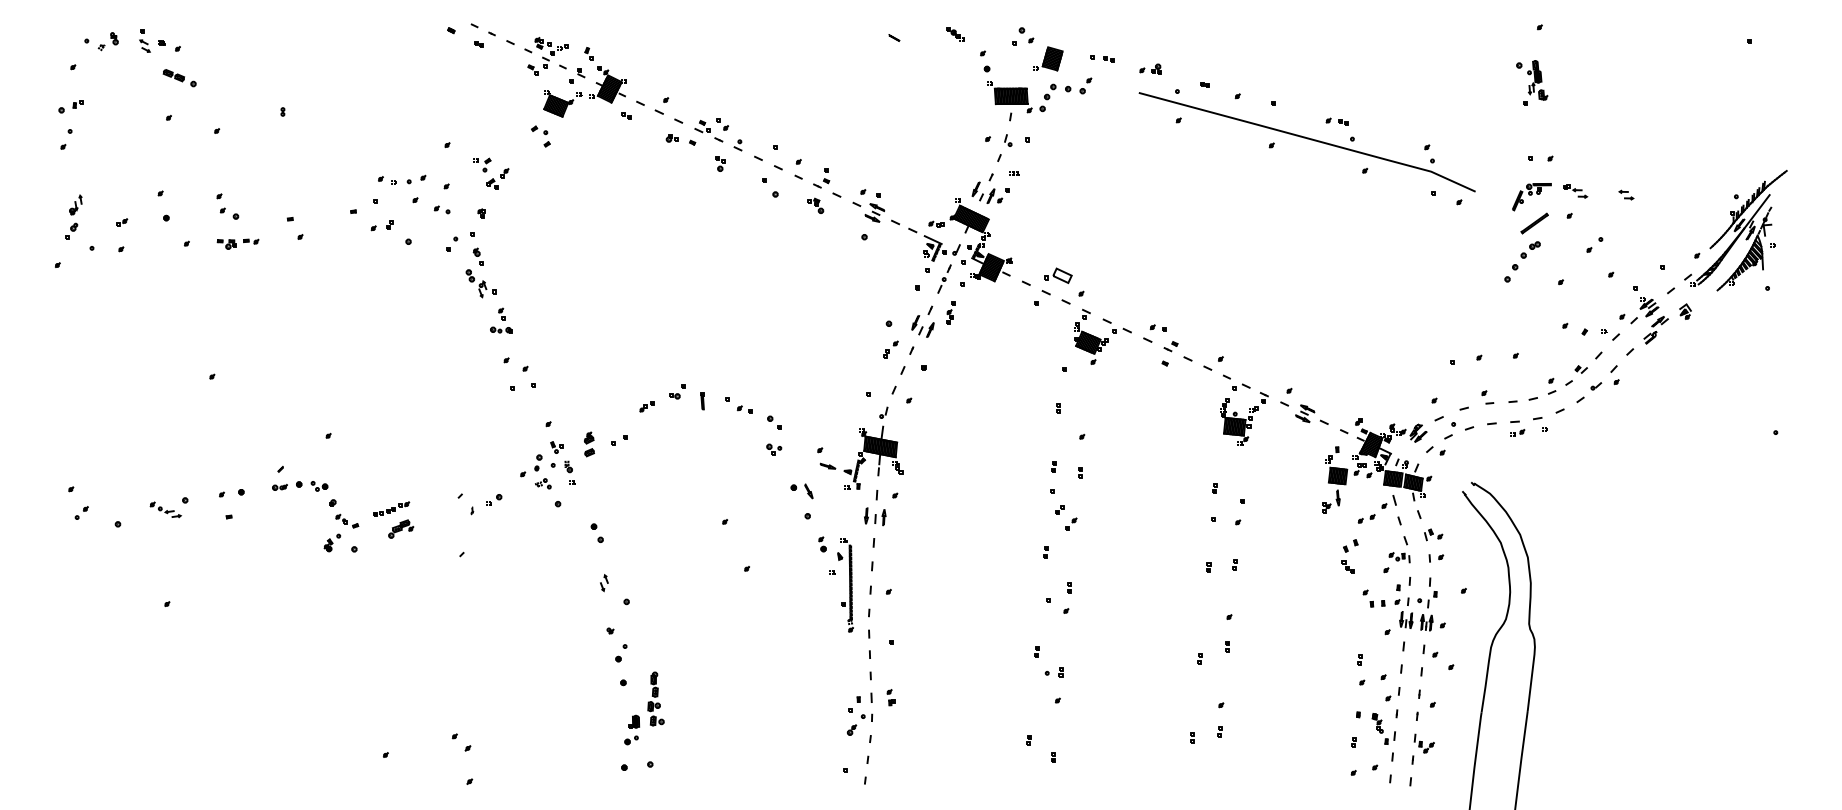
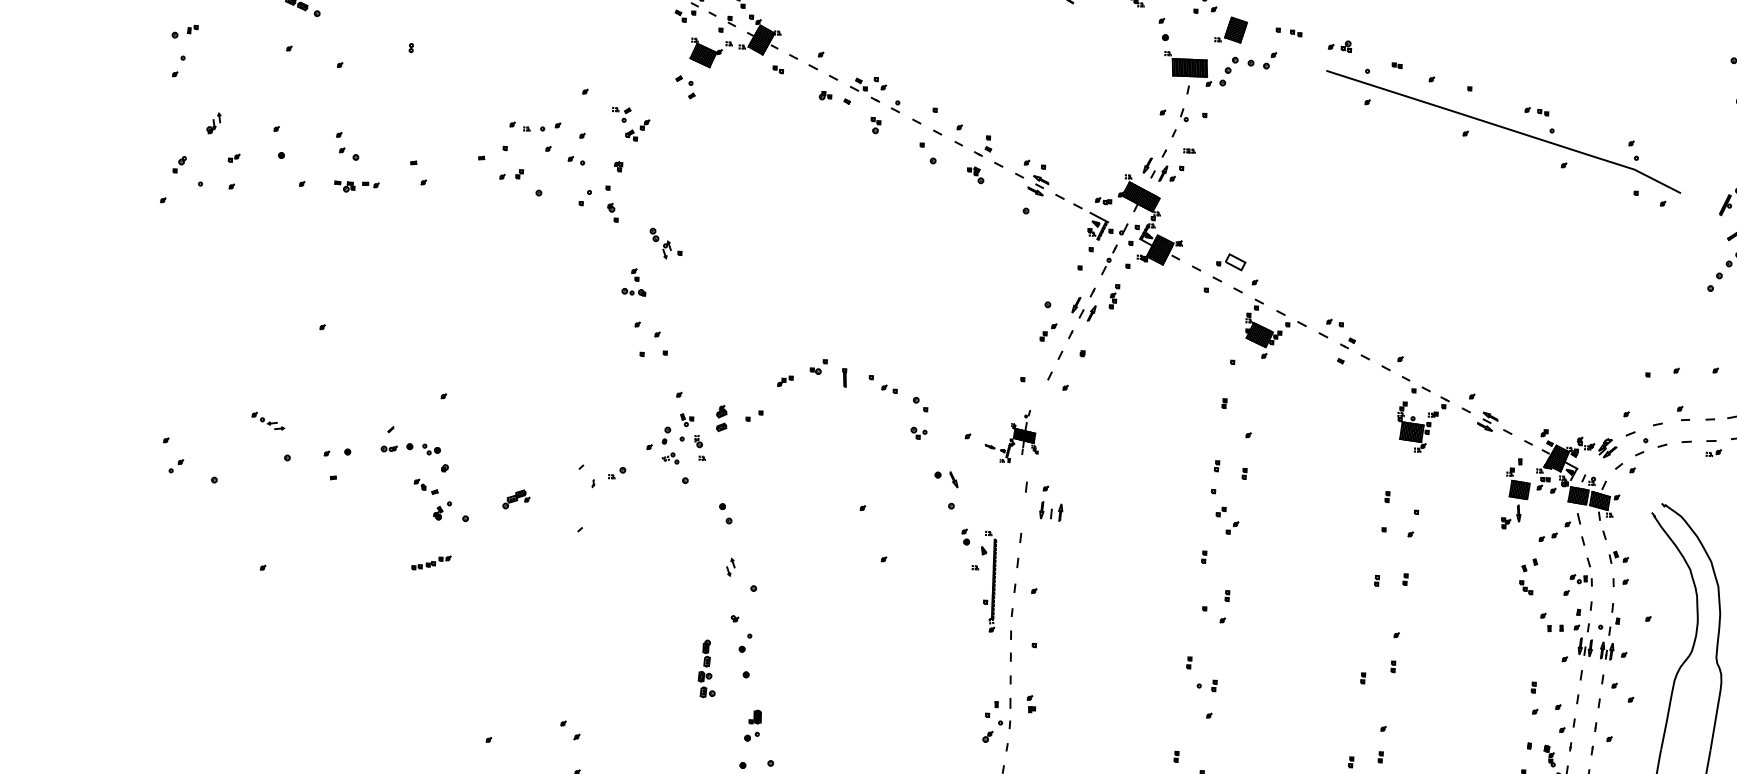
part: (75, 204) -> (213, 122), moved
part: (480, 283) -> (664, 243), moved
part: (861, 447) -> (1012, 435), size x0.6
part: (391, 508) -> (431, 562), moved
part: (165, 509) -> (268, 420), moved
part: (875, 516) -> (1051, 511), moved
part: (347, 520) -> (426, 486), moved
part: (655, 698) -> (706, 668), moved

